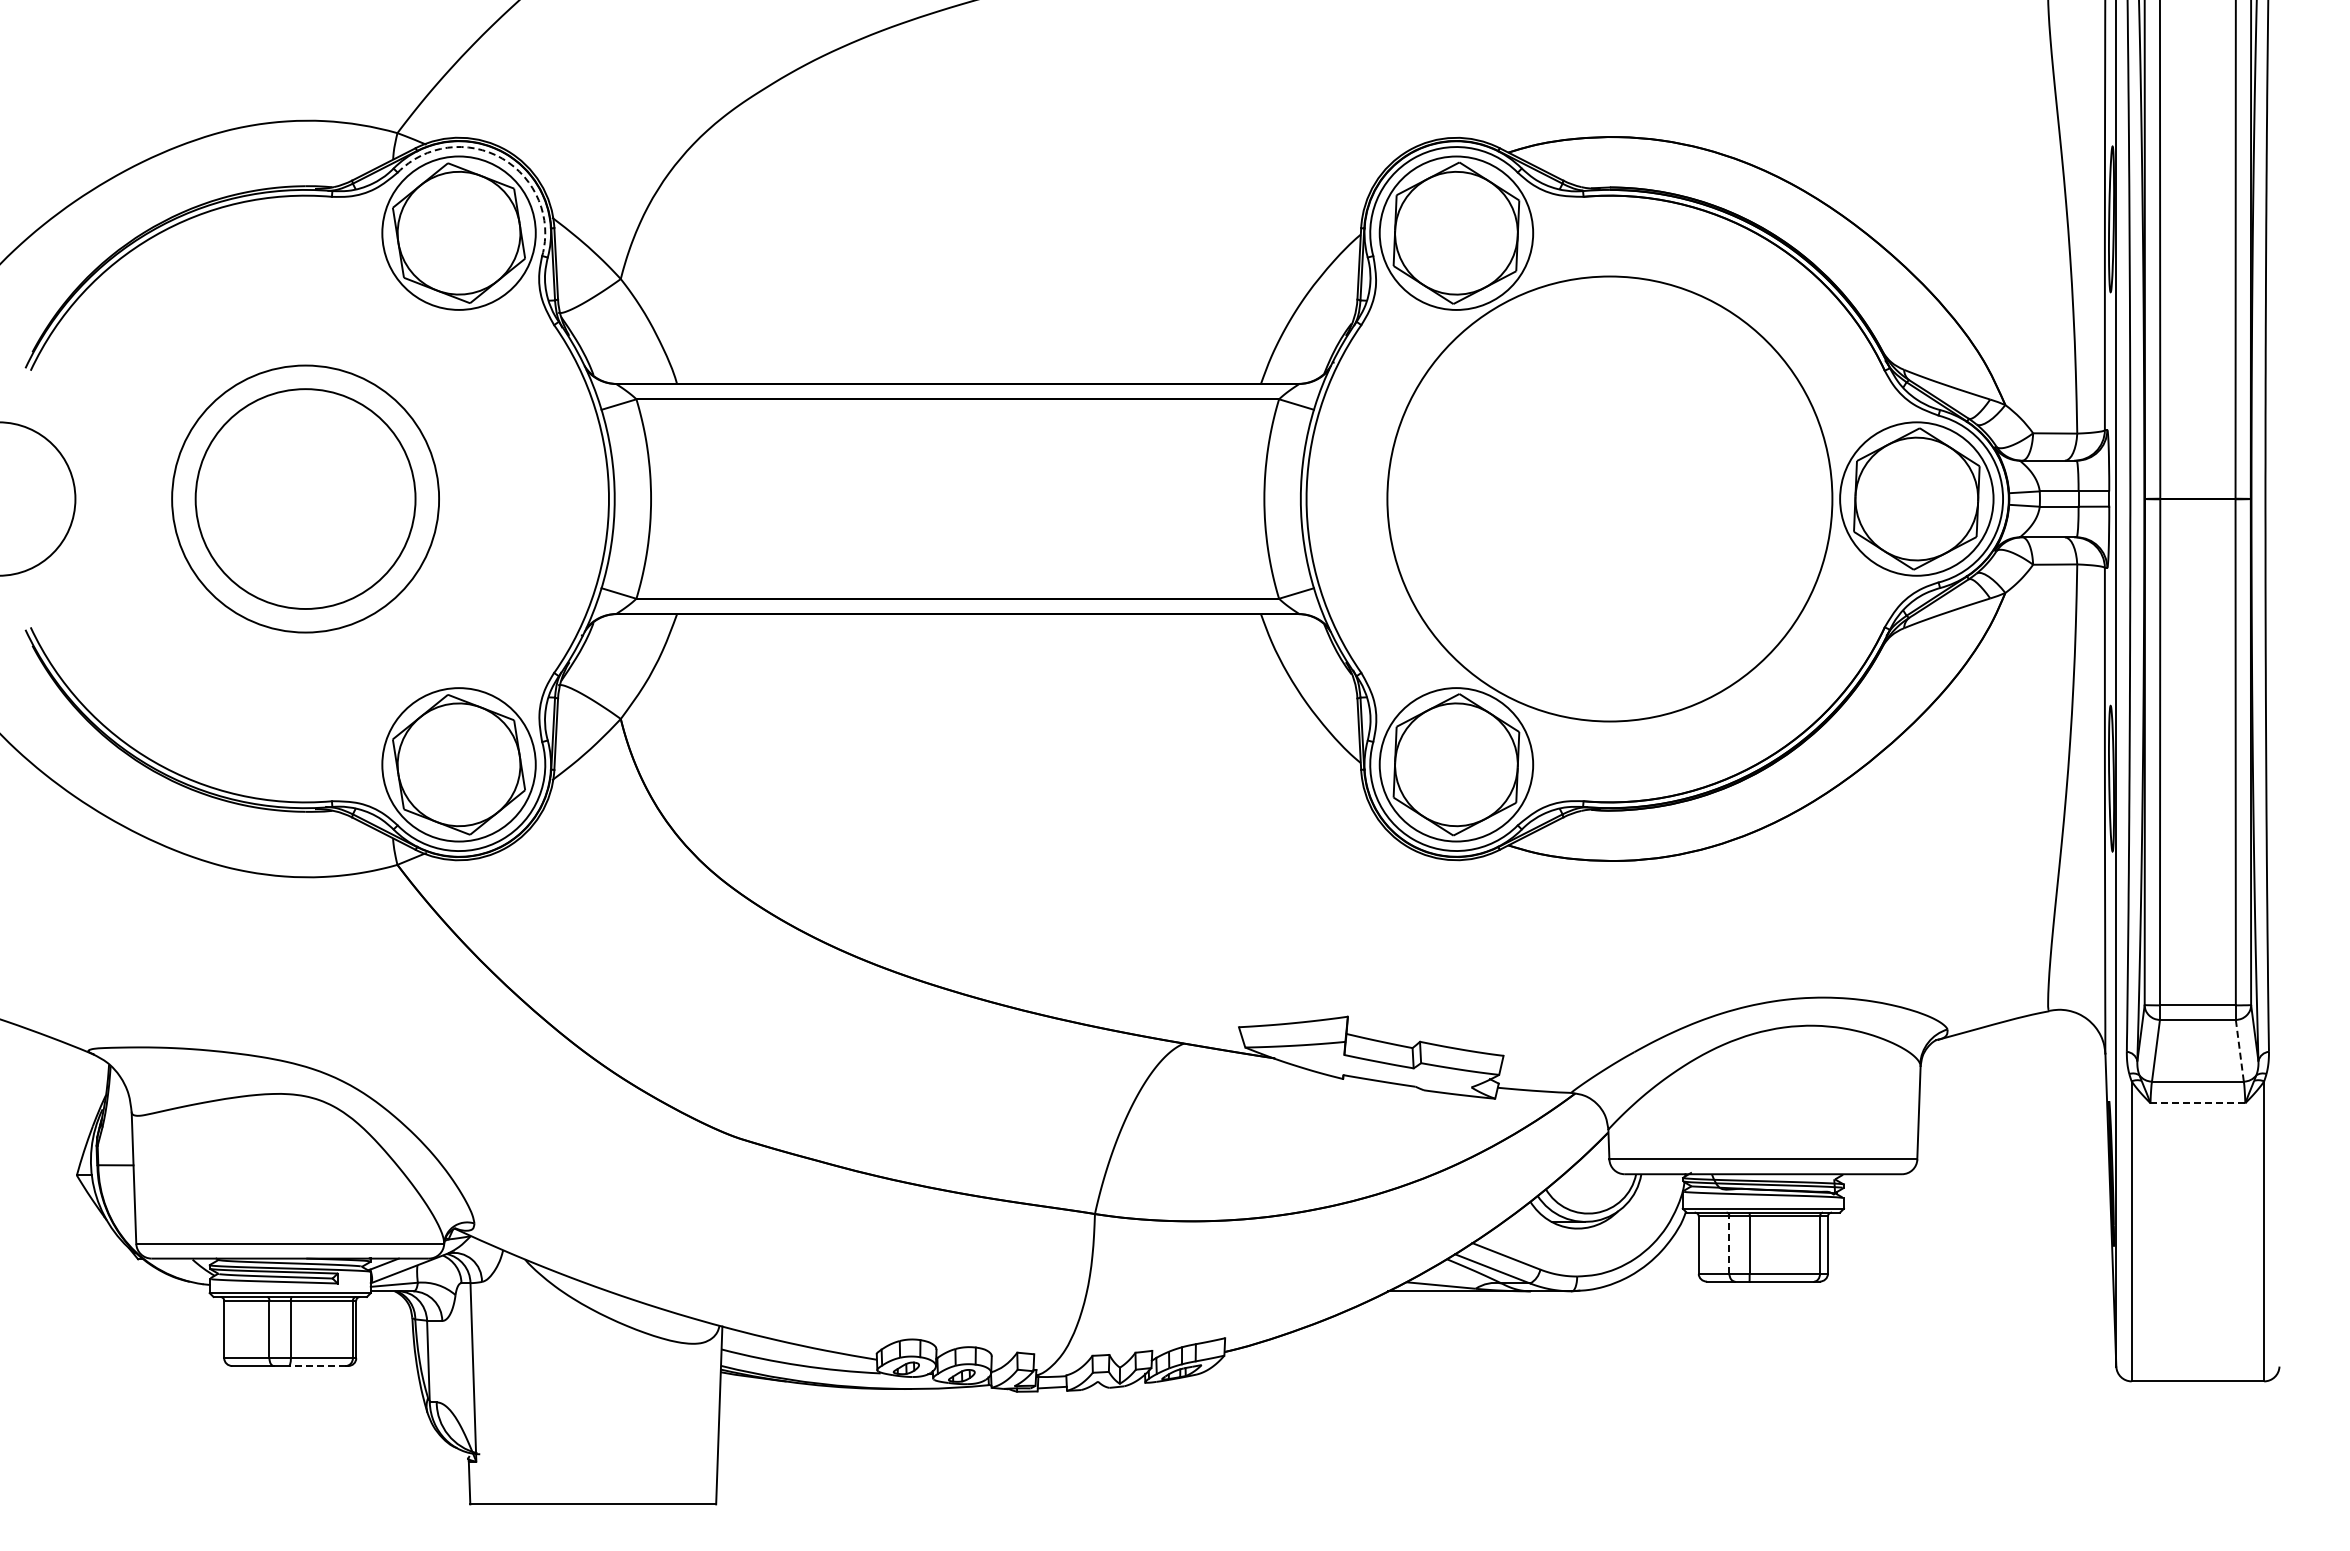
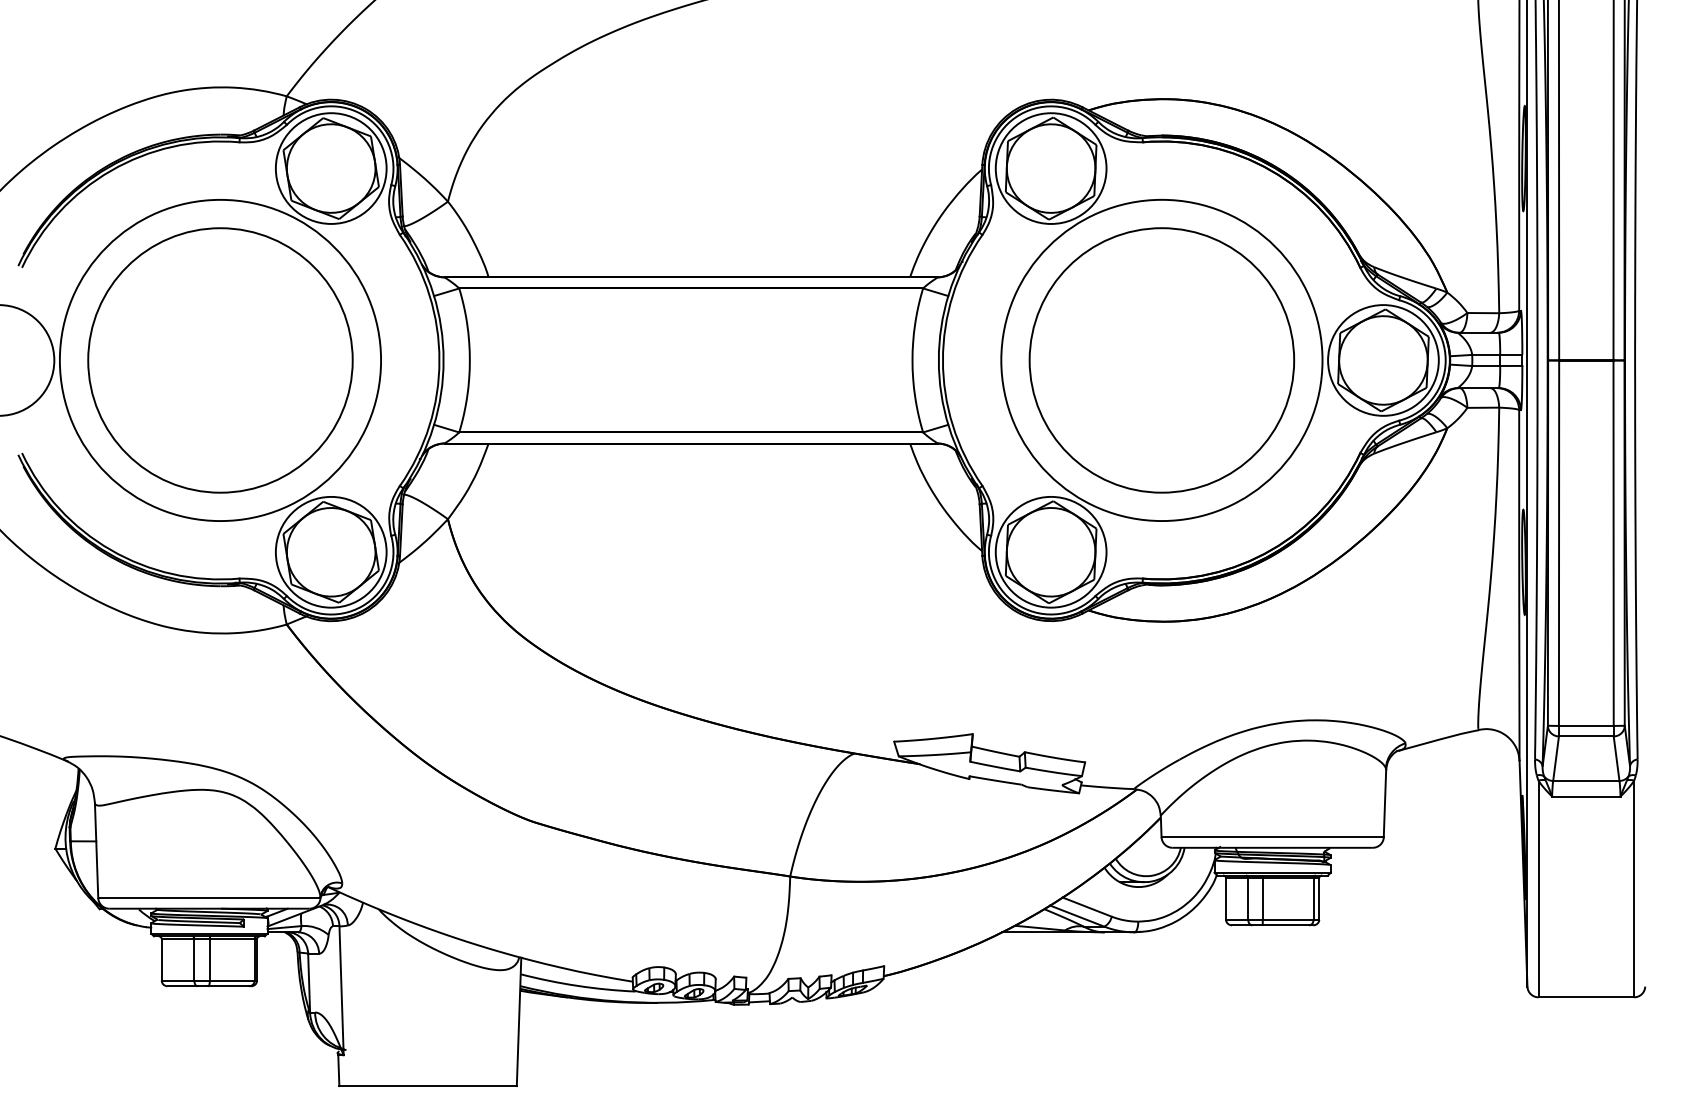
arc: (502, 158) -> (362, 114), dashed -> solid
circle: (305, 498) -> (220, 360), size x1.67
circle: (305, 498) -> (220, 360), size x1.67
circle: (1609, 498) -> (1161, 360), added
line: (2239, 1051) -> (1616, 759), dashed -> solid
line: (2197, 1103) -> (1586, 796), dashed -> solid
line: (1729, 1245) -> (1248, 899), dashed -> solid
line: (316, 1366) -> (228, 986), dashed -> solid

